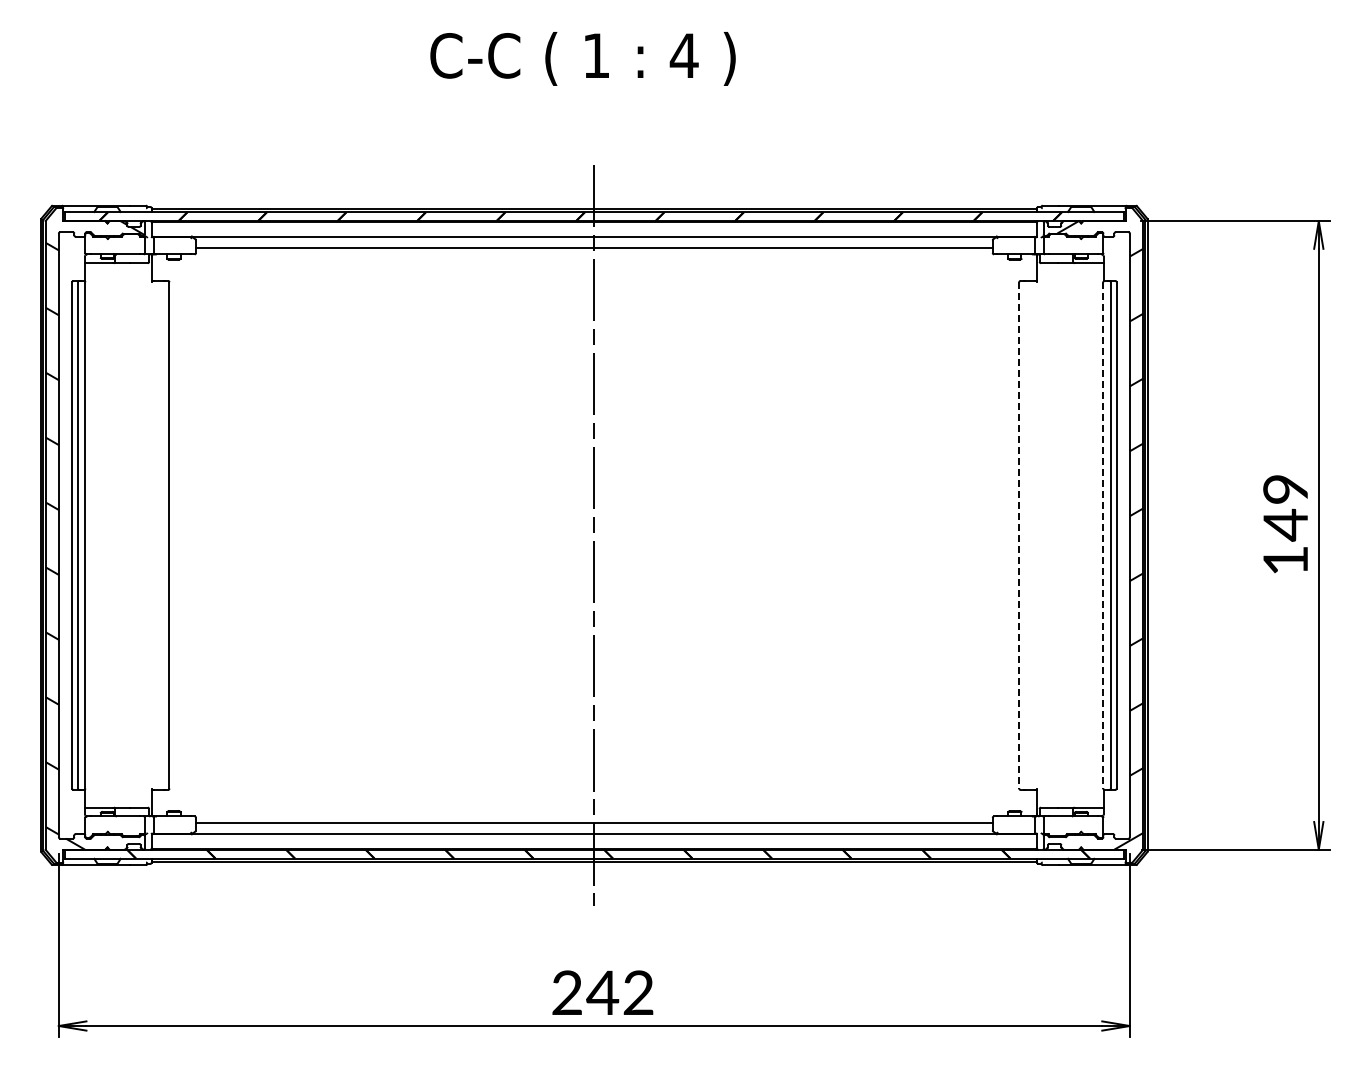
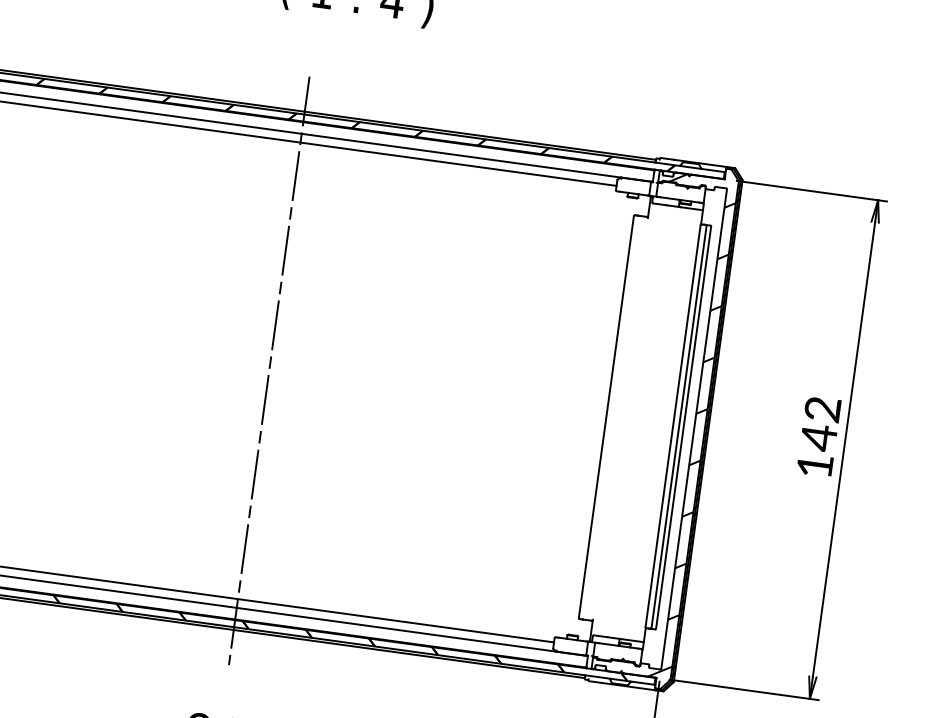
text: (1285, 489) -> (822, 409), 149 -> 142
line: (1019, 535) -> (606, 417), dashed -> solid
line: (1103, 535) -> (673, 426), dashed -> solid

